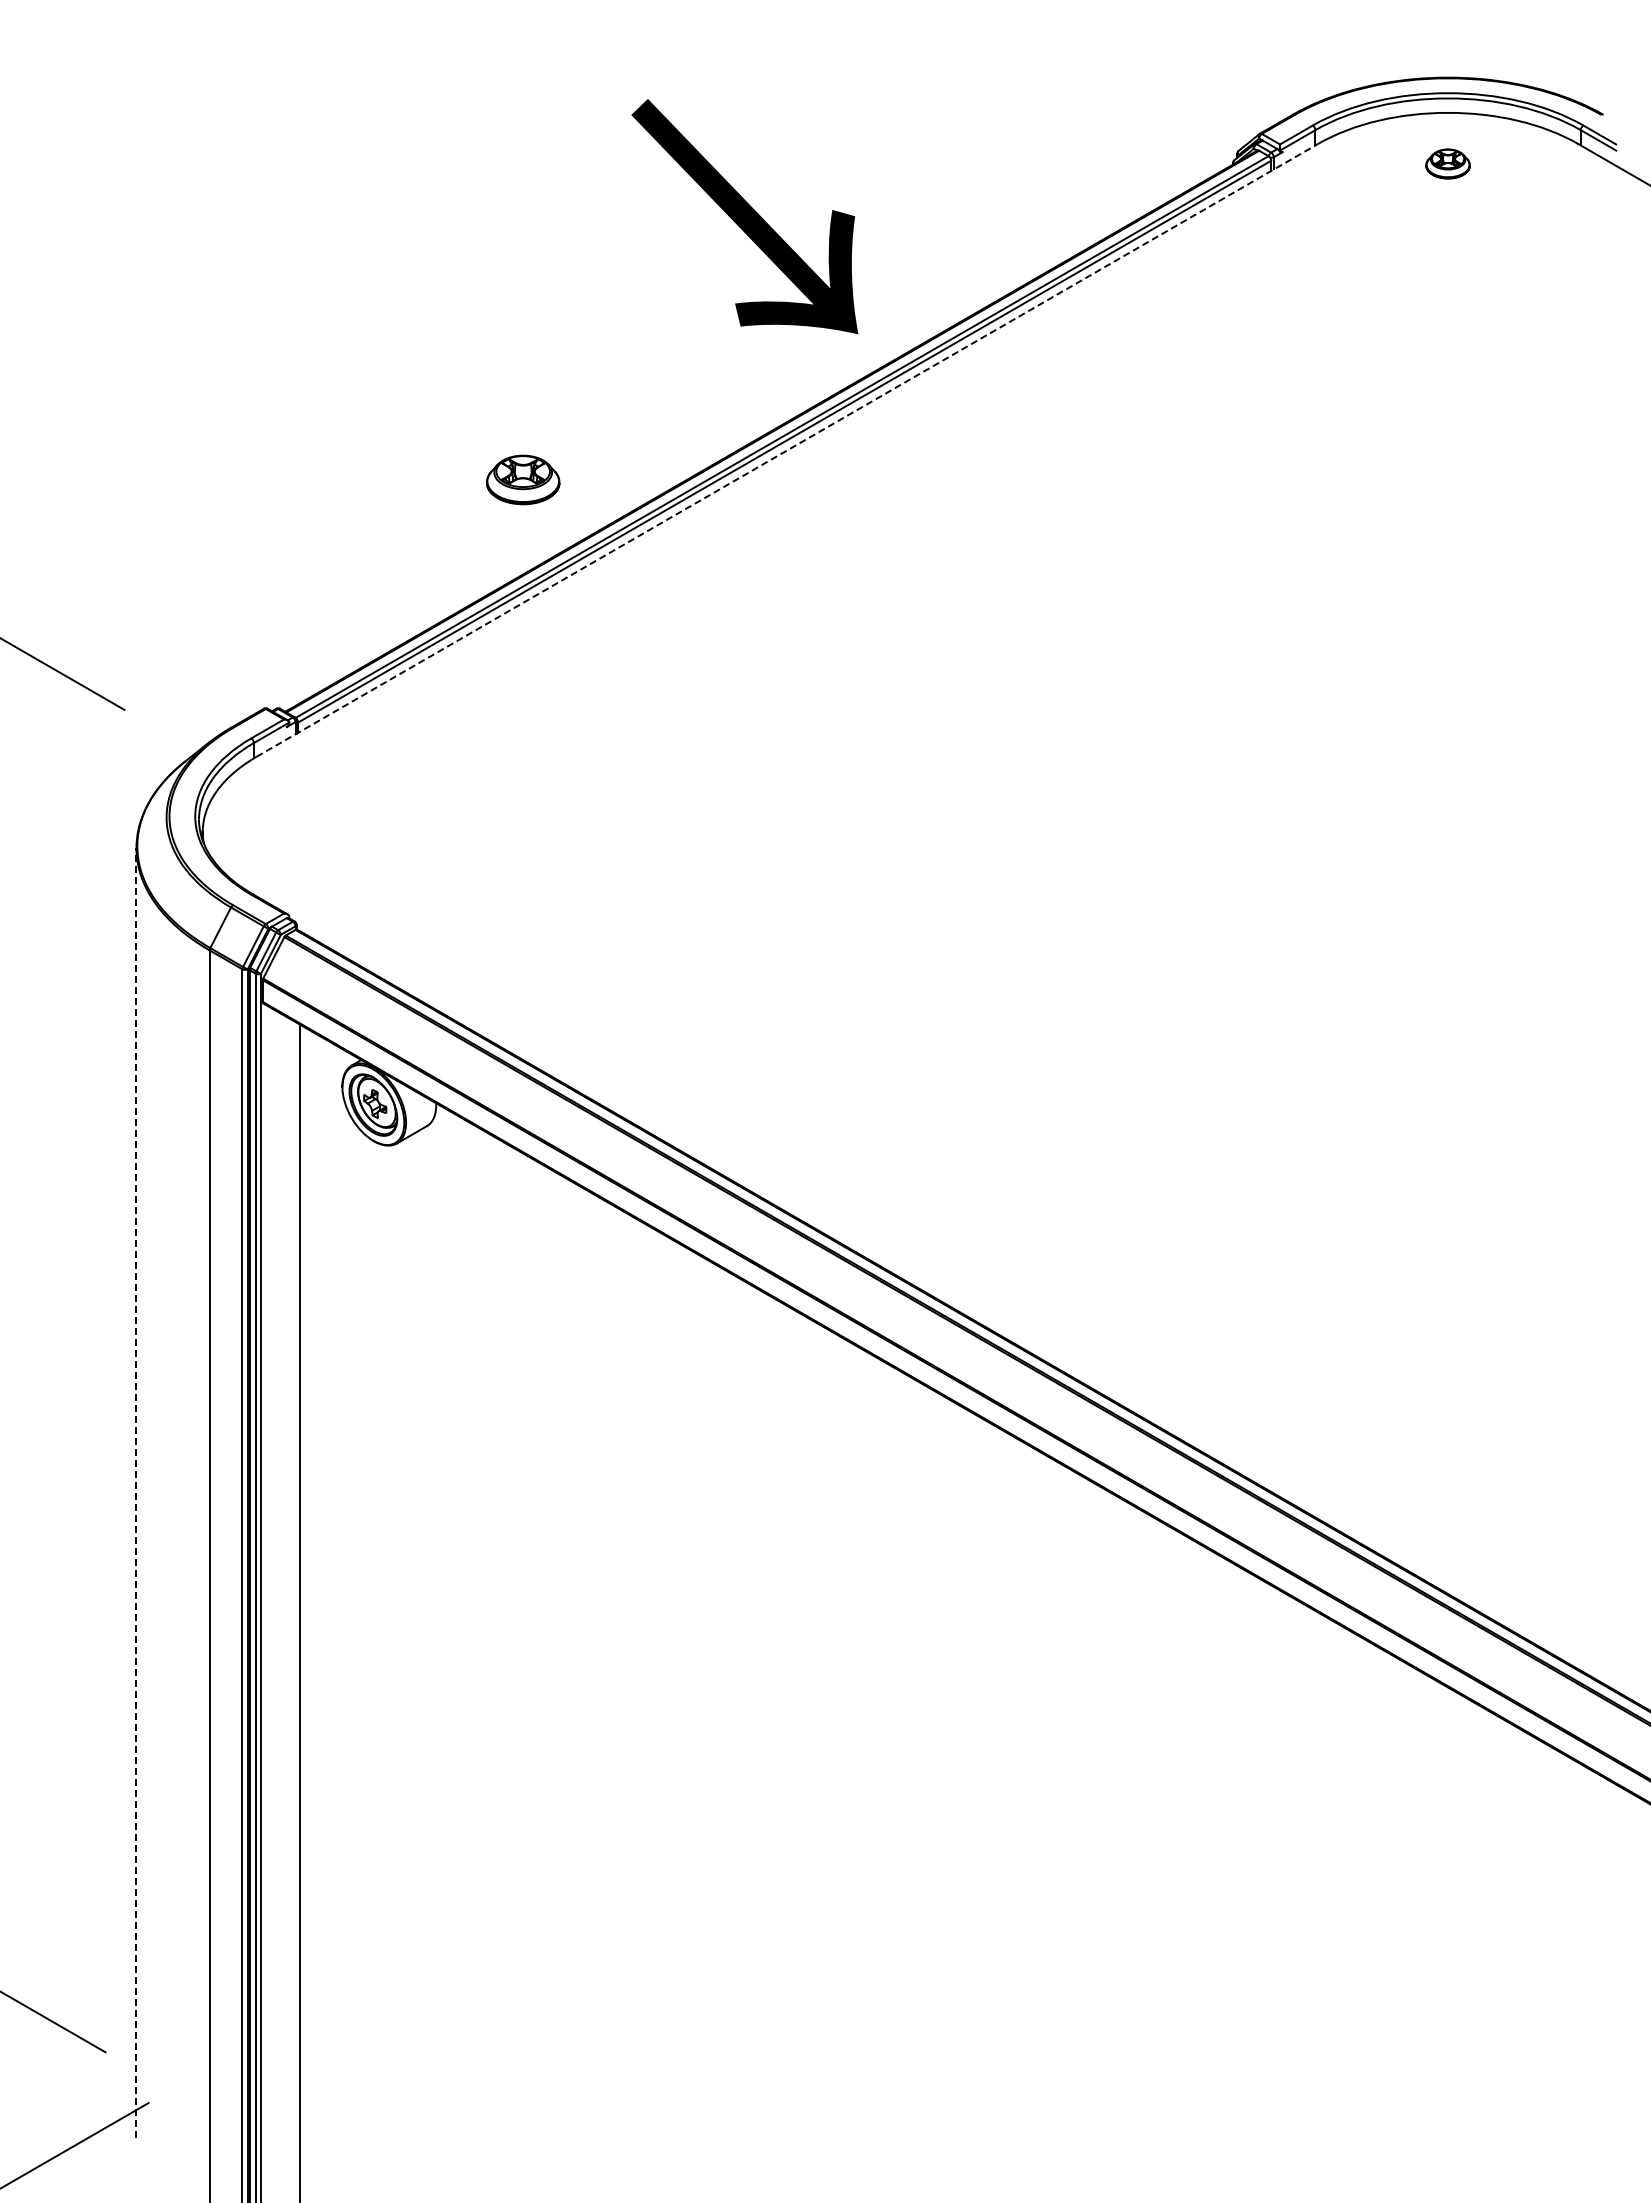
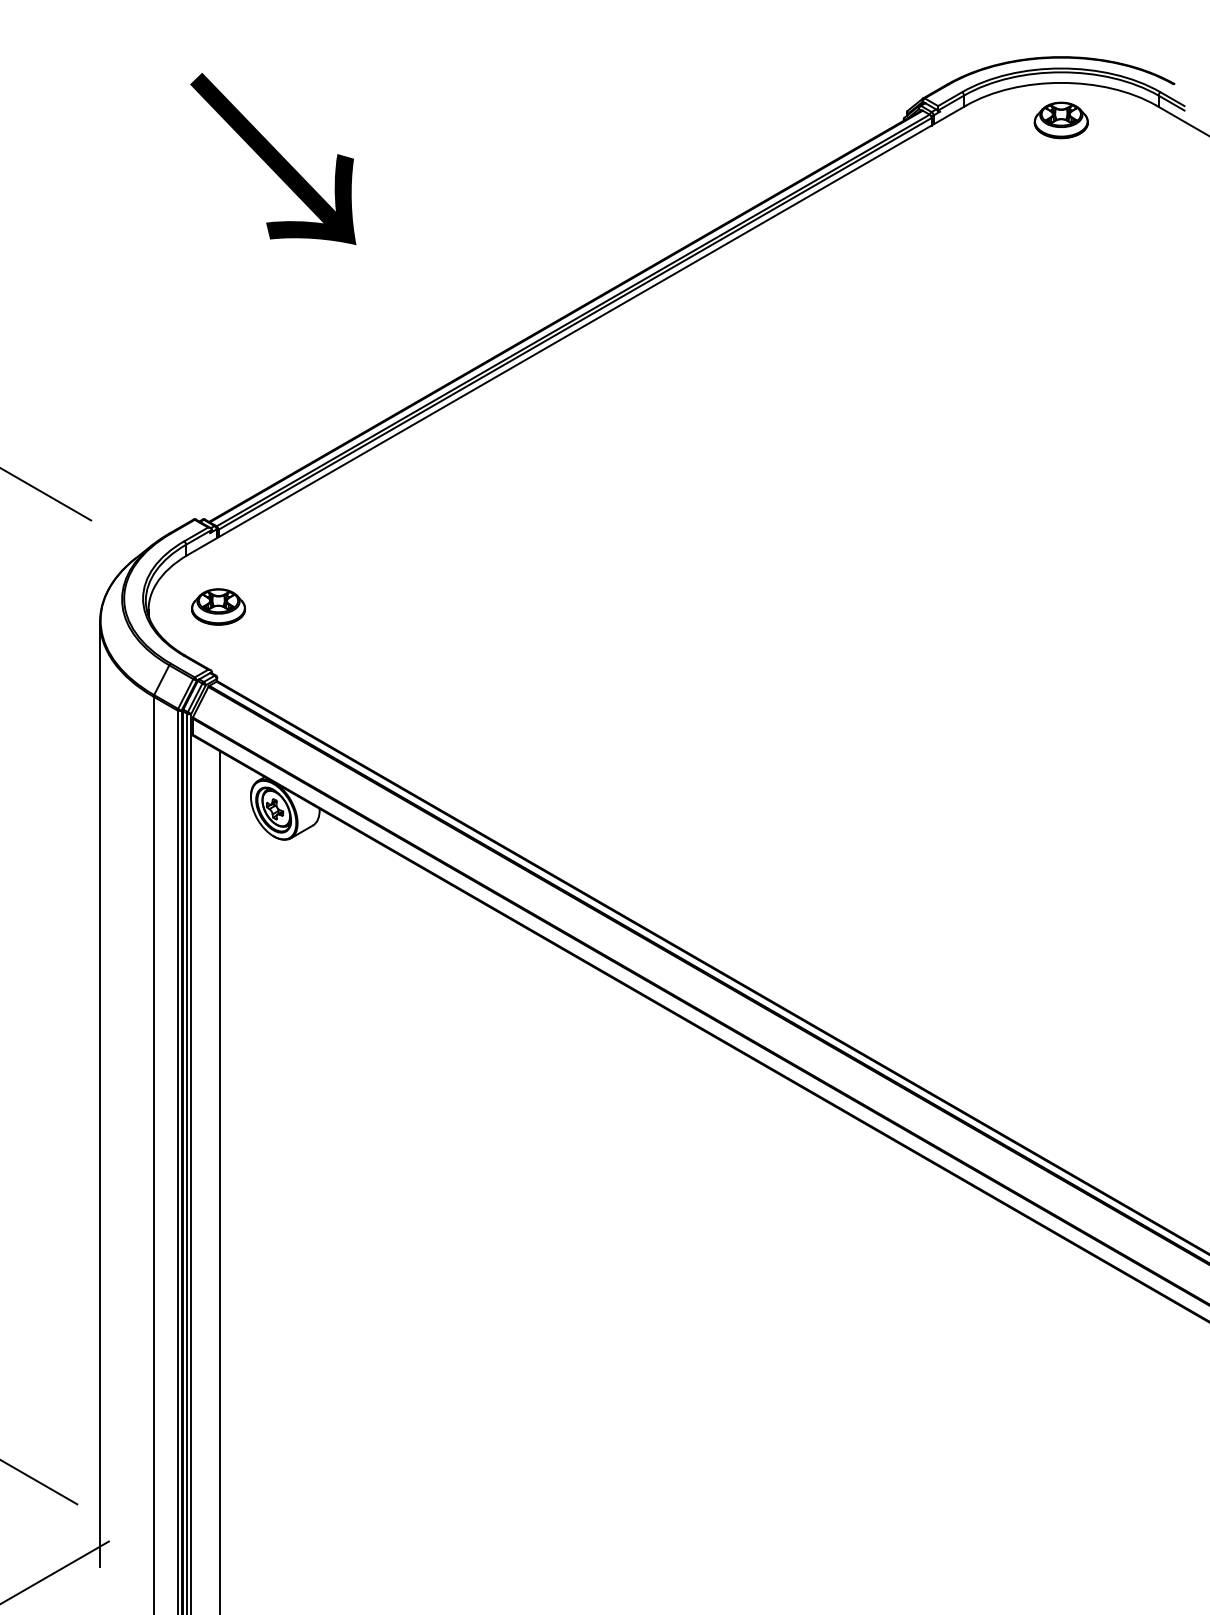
part: (1447, 163) -> (1060, 120), size x1.67
text: (744, 216) -> (272, 158), moved
line: (787, 450) -> (577, 330), dashed -> solid
part: (523, 479) -> (218, 606), moved
line: (136, 1493) -> (100, 1094), dashed -> solid

